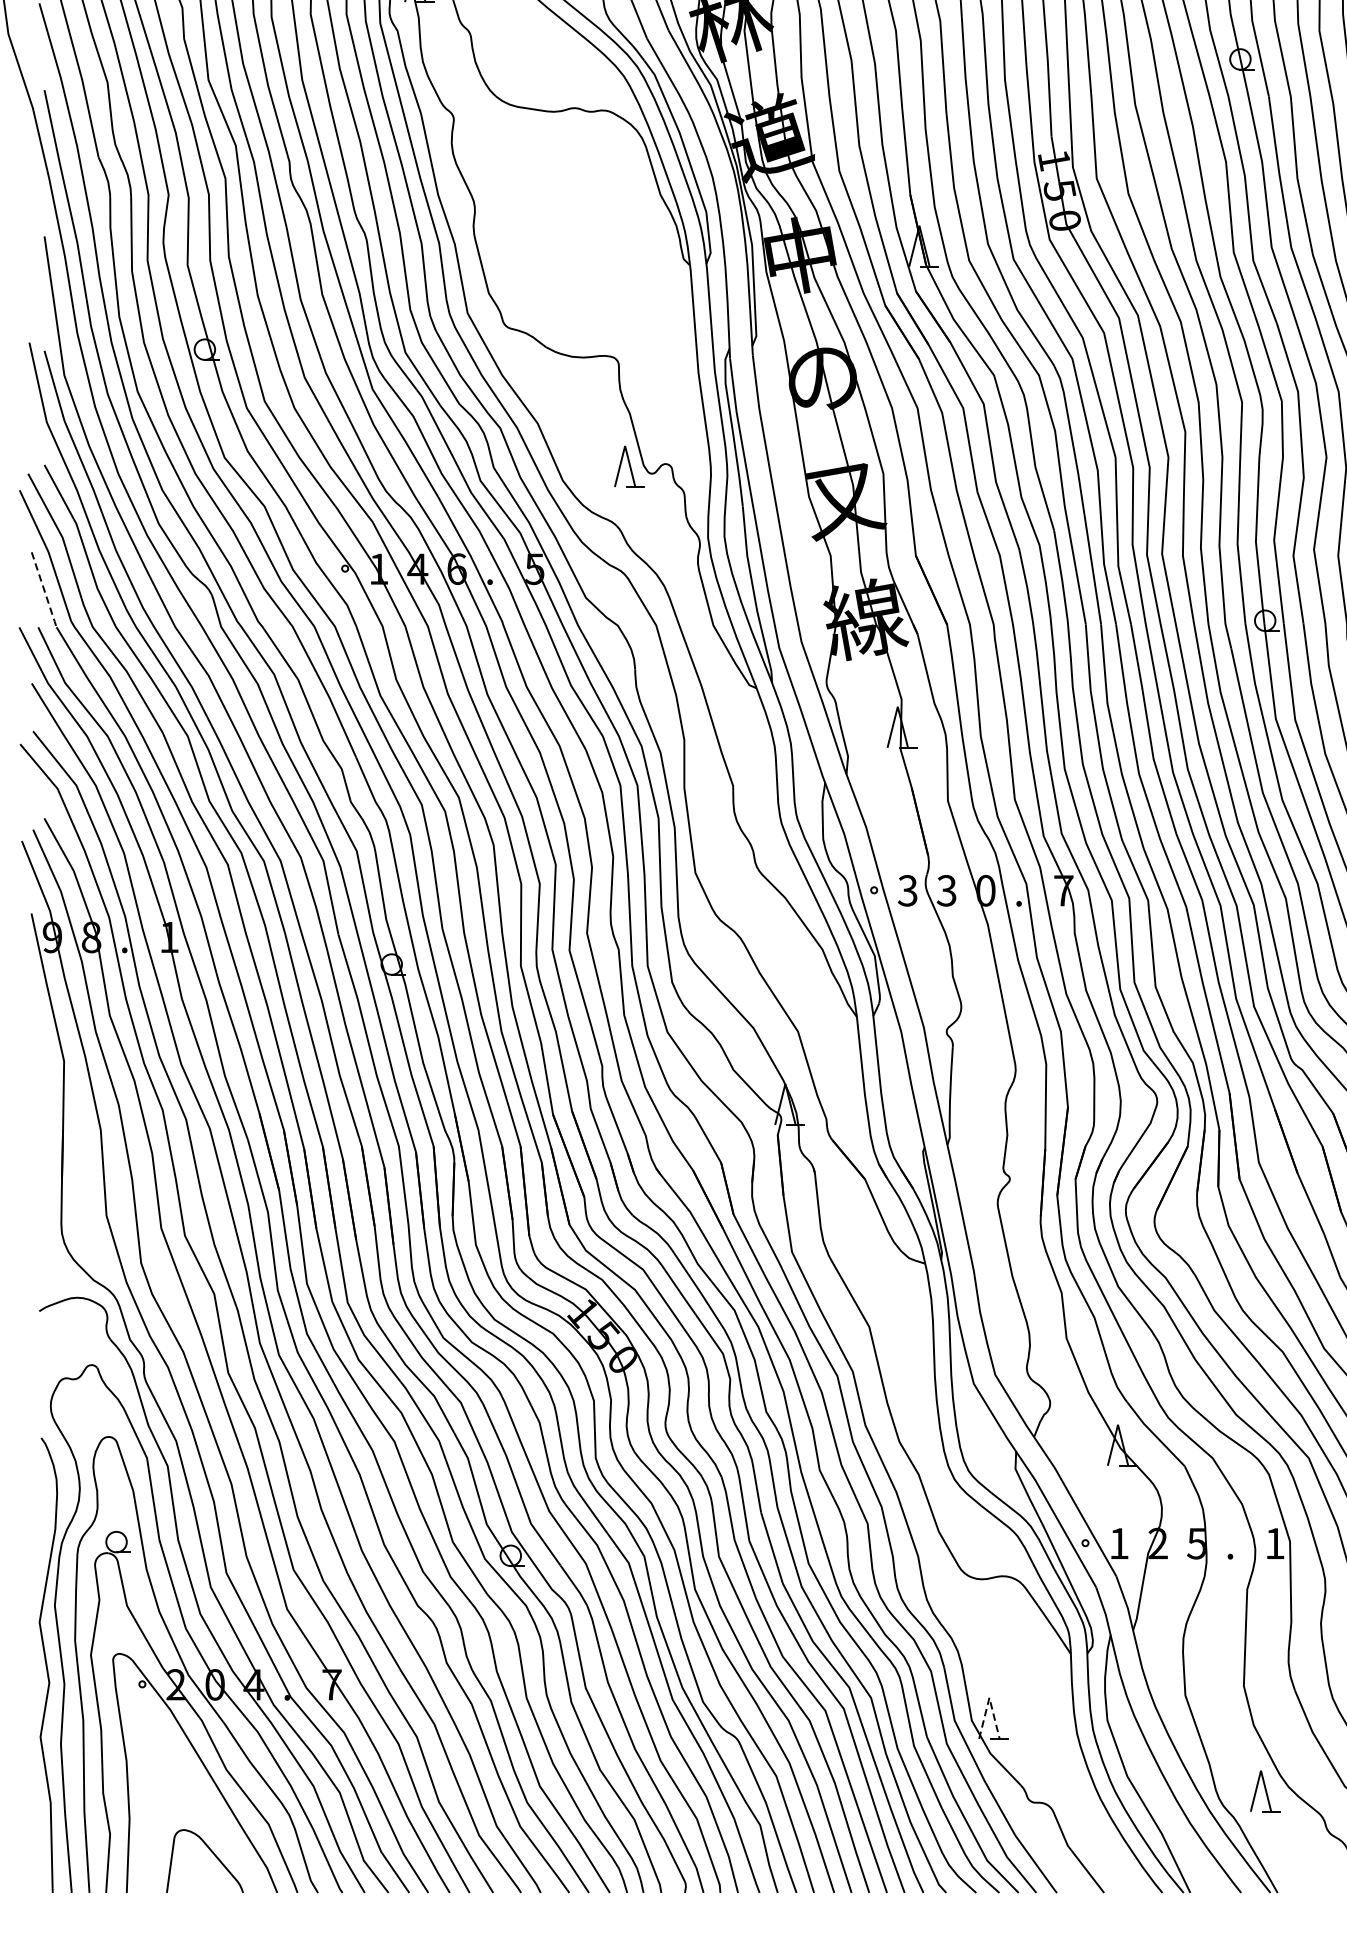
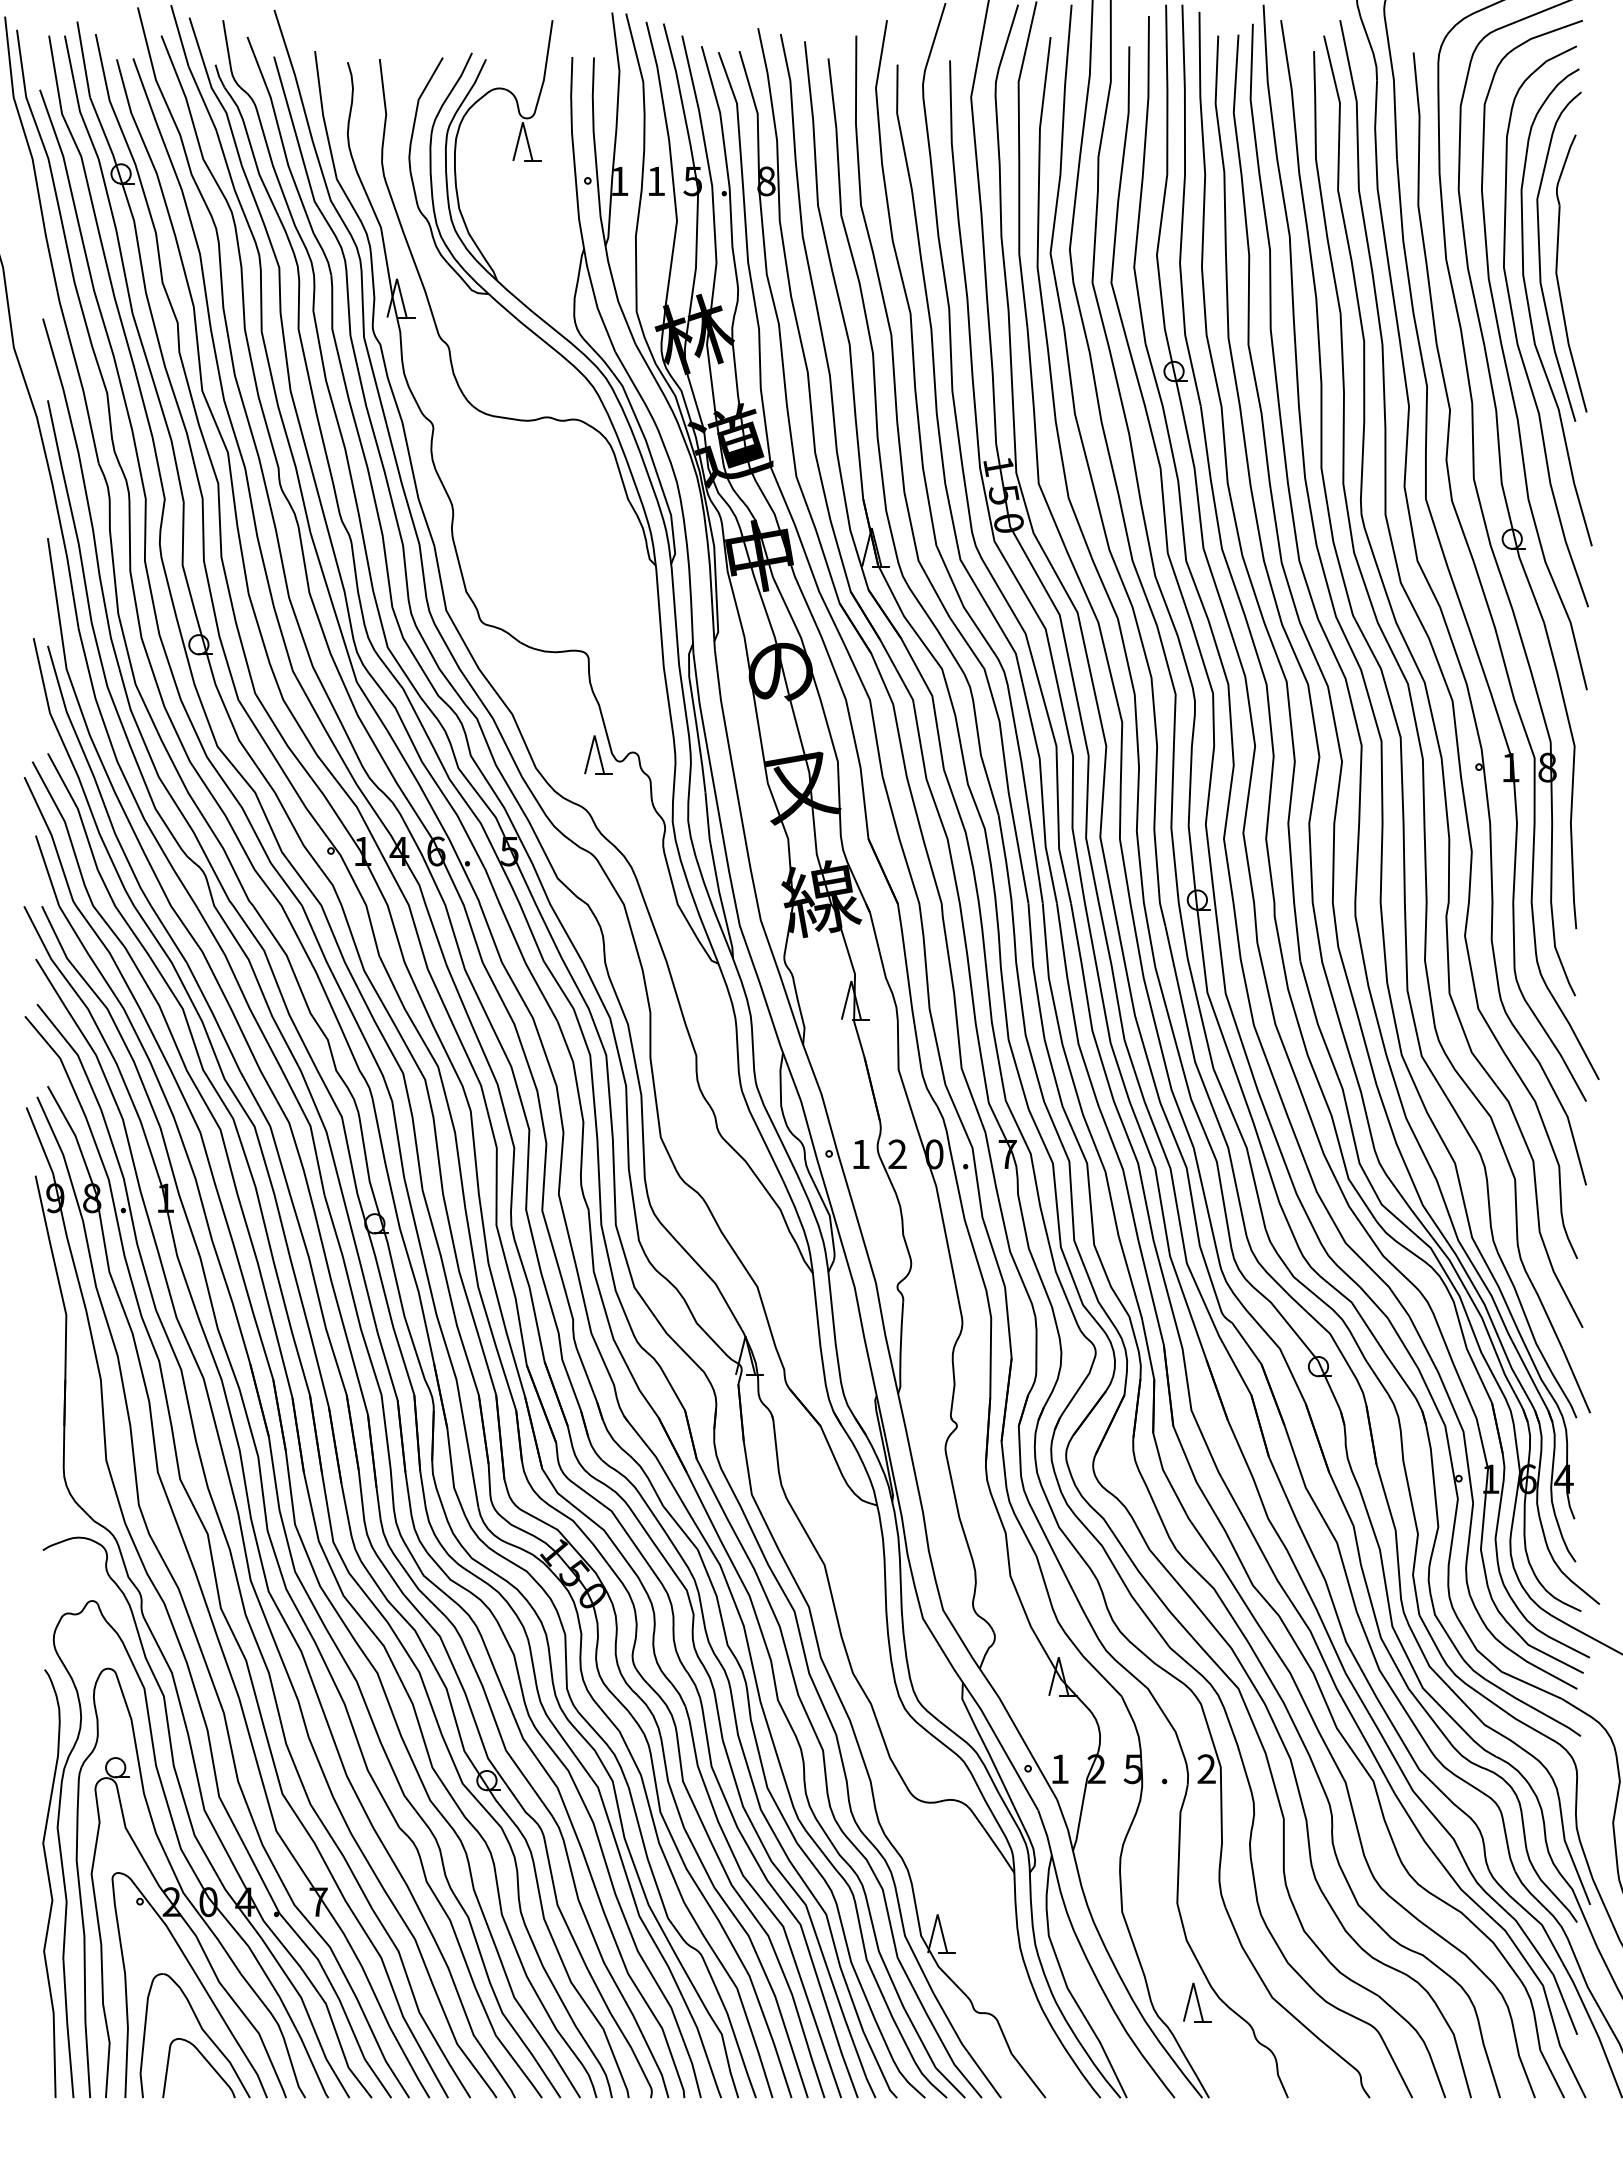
line: (44, 590) -> (47, 871), dashed -> solid
text: (907, 890) -> (860, 1154), 3 -> 1
text: (946, 890) -> (897, 1154), 3 -> 2
text: (1274, 1542) -> (1206, 1768), 1 -> 2
line: (989, 1697) -> (937, 1914), dashed -> solid
part: (207, 1820) -> (201, 2029), added

